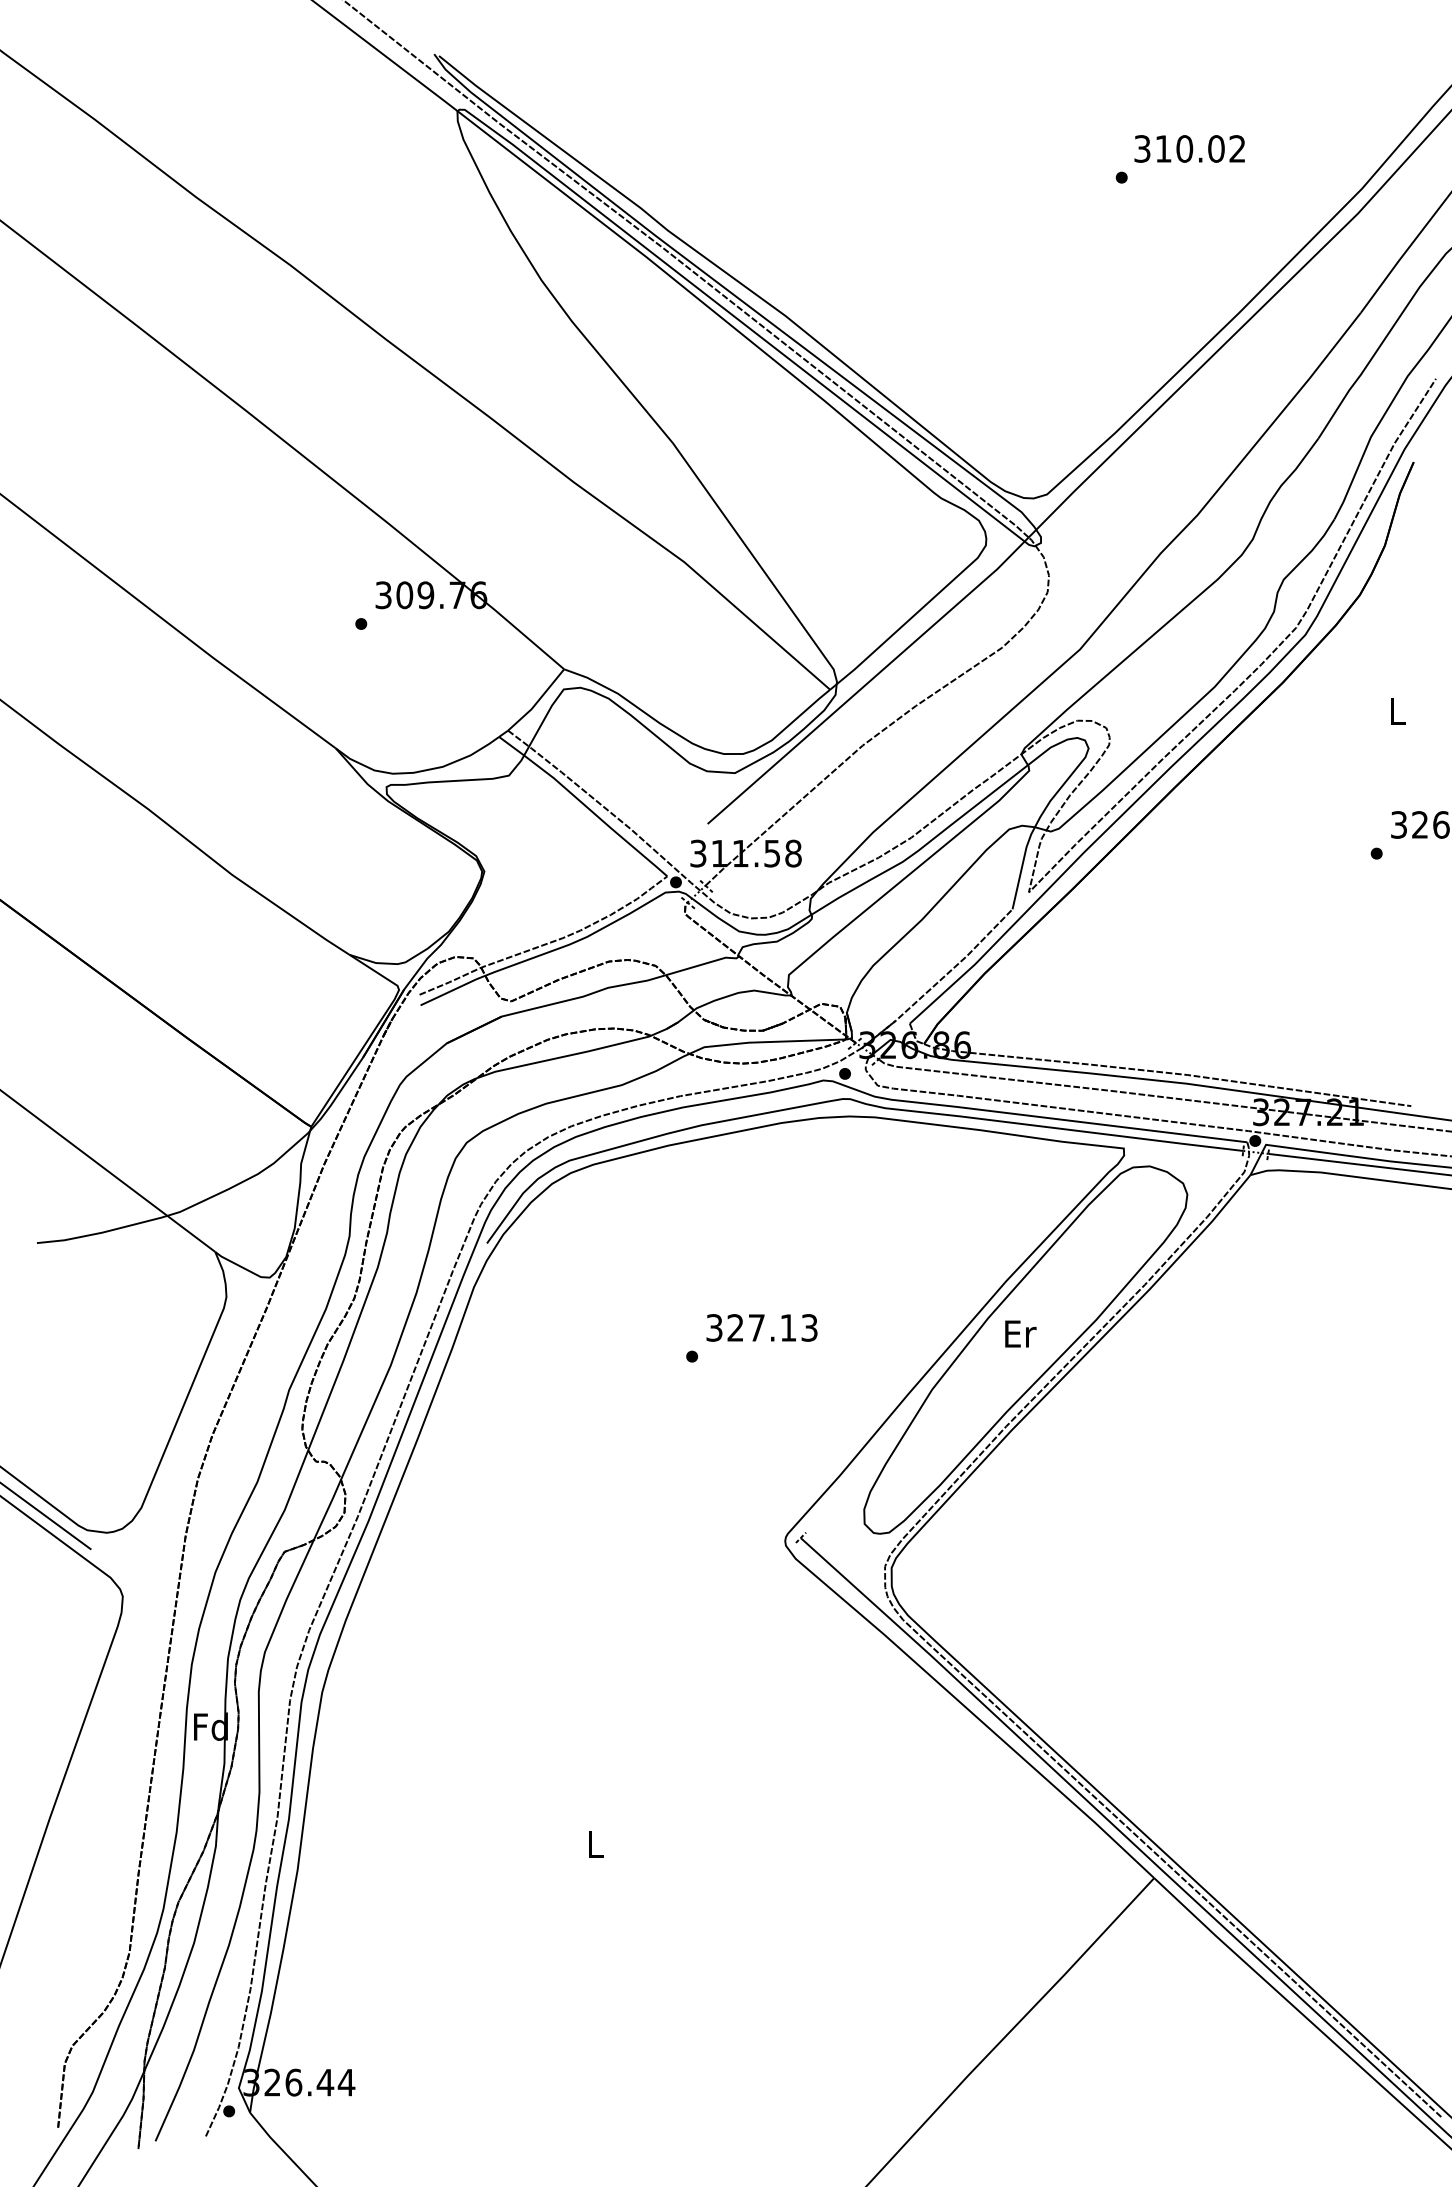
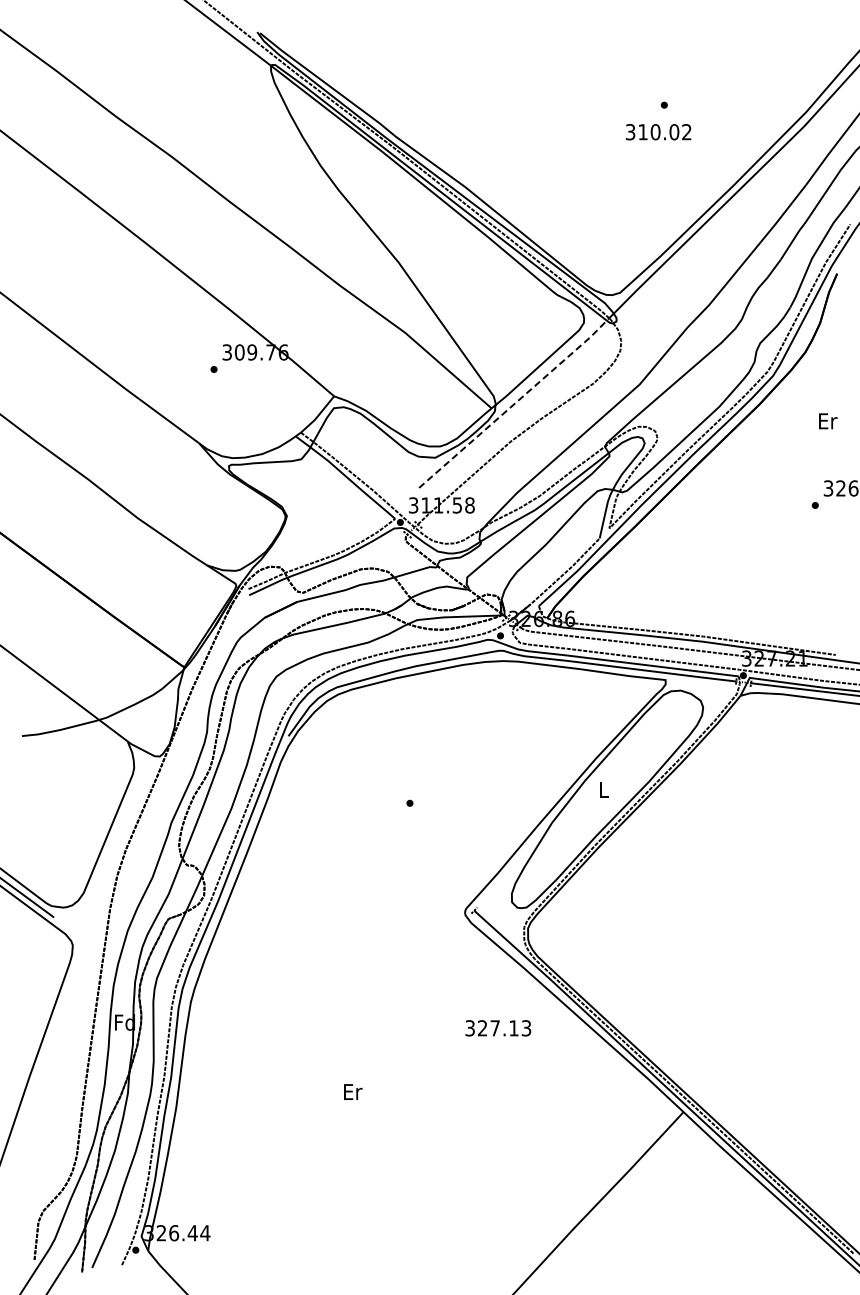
text: (1189, 149) -> (658, 132), moved
line: (870, 679) -> (515, 402), solid -> dashed
text: (1398, 711) -> (828, 421), L -> Er
text: (762, 1328) -> (498, 1028), moved
text: (1020, 1333) -> (604, 789), Er -> L
text: (596, 1843) -> (353, 1091), L -> Er

